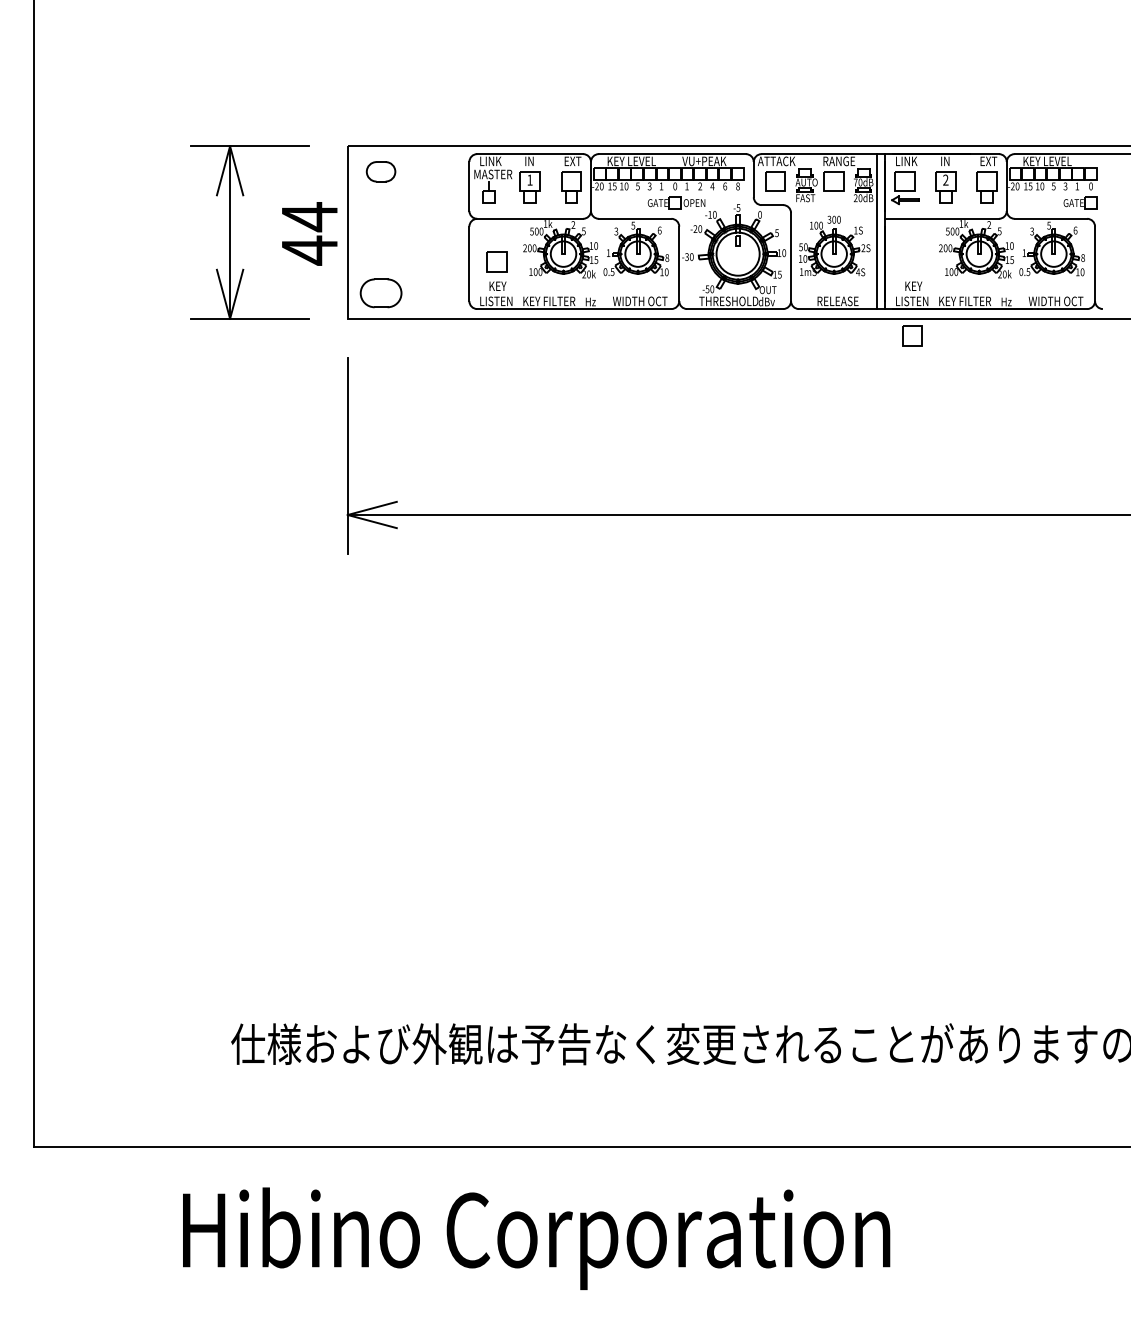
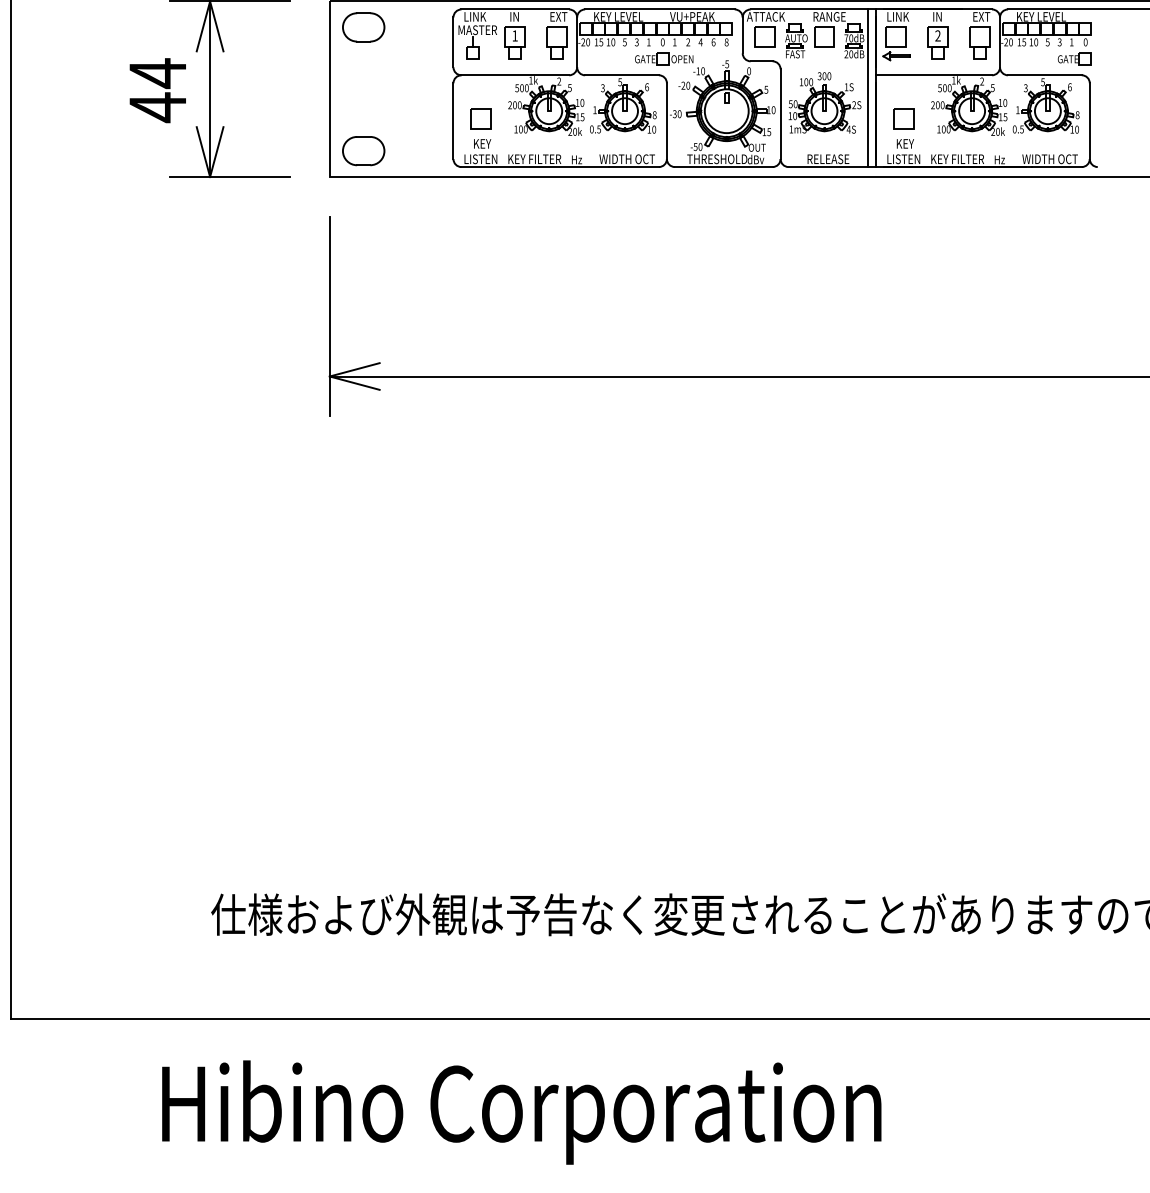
part: (380, 171) -> (363, 27), size x1.43
text: (309, 233) -> (157, 90), moved
part: (912, 335) -> (904, 118), moved

